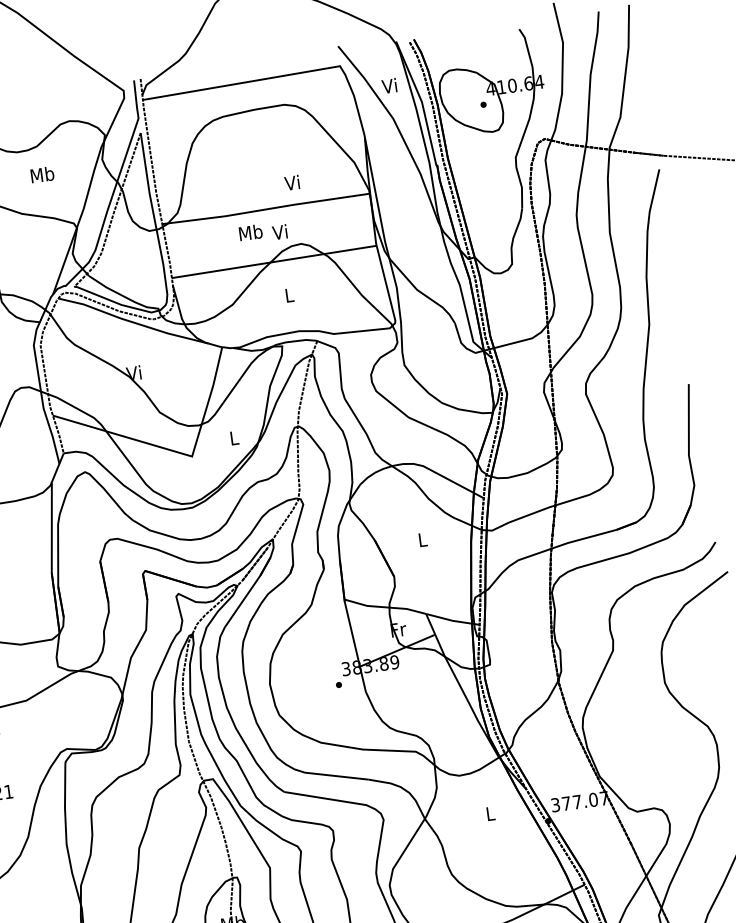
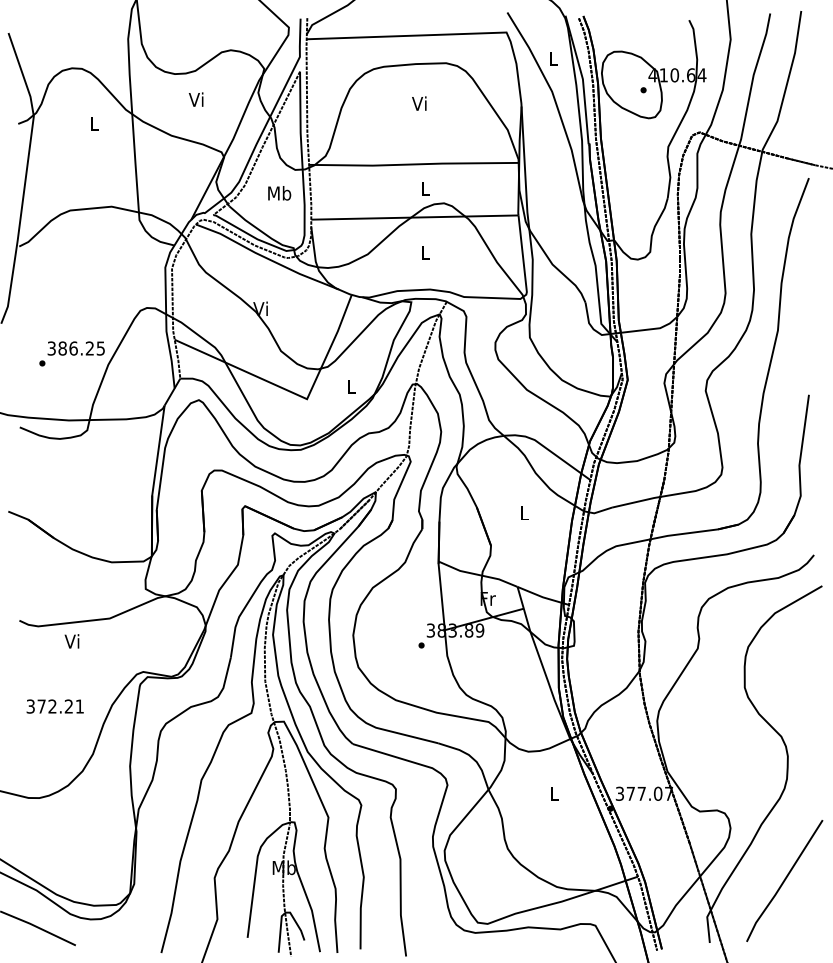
text: (389, 85) -> (552, 58), Vi -> L
text: (41, 174) -> (196, 99), Mb -> Vi
text: (292, 182) -> (419, 103), moved
text: (279, 231) -> (424, 188), Vi -> L
text: (250, 232) -> (279, 193), moved

